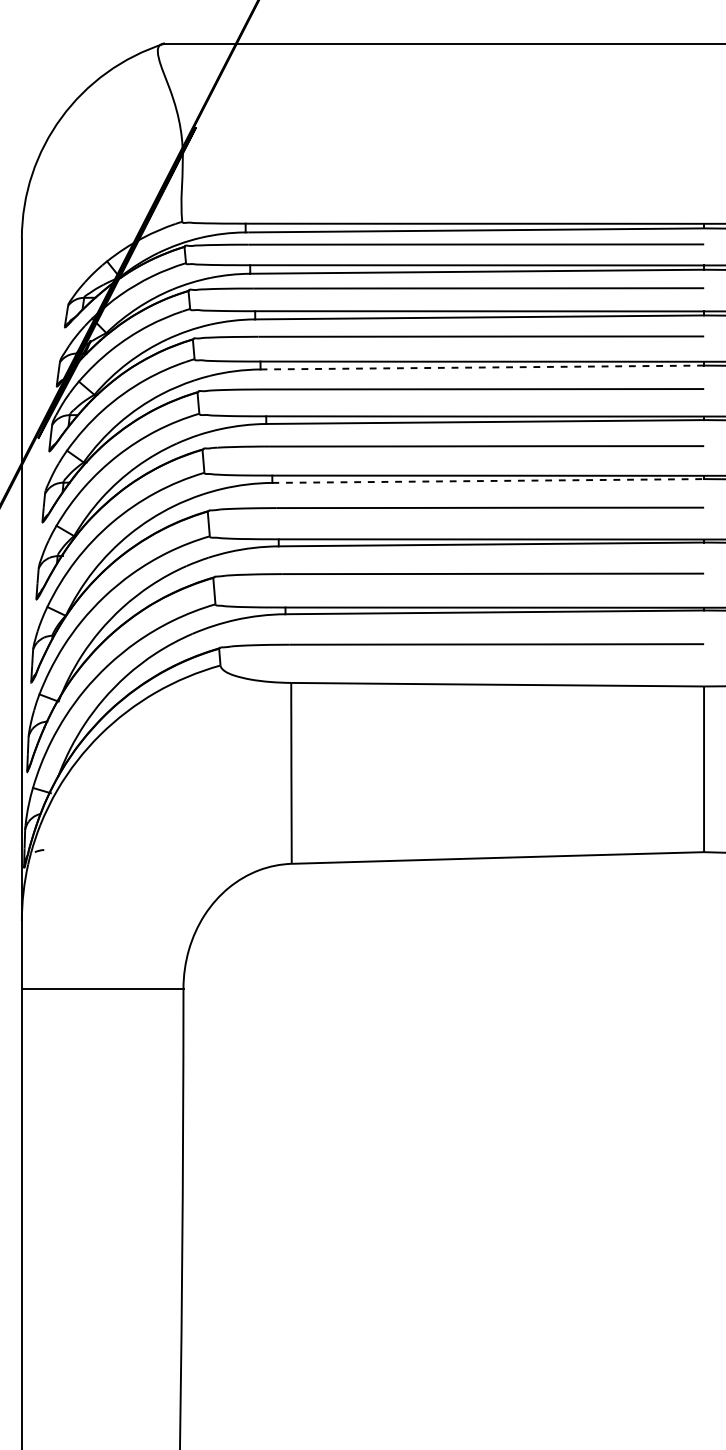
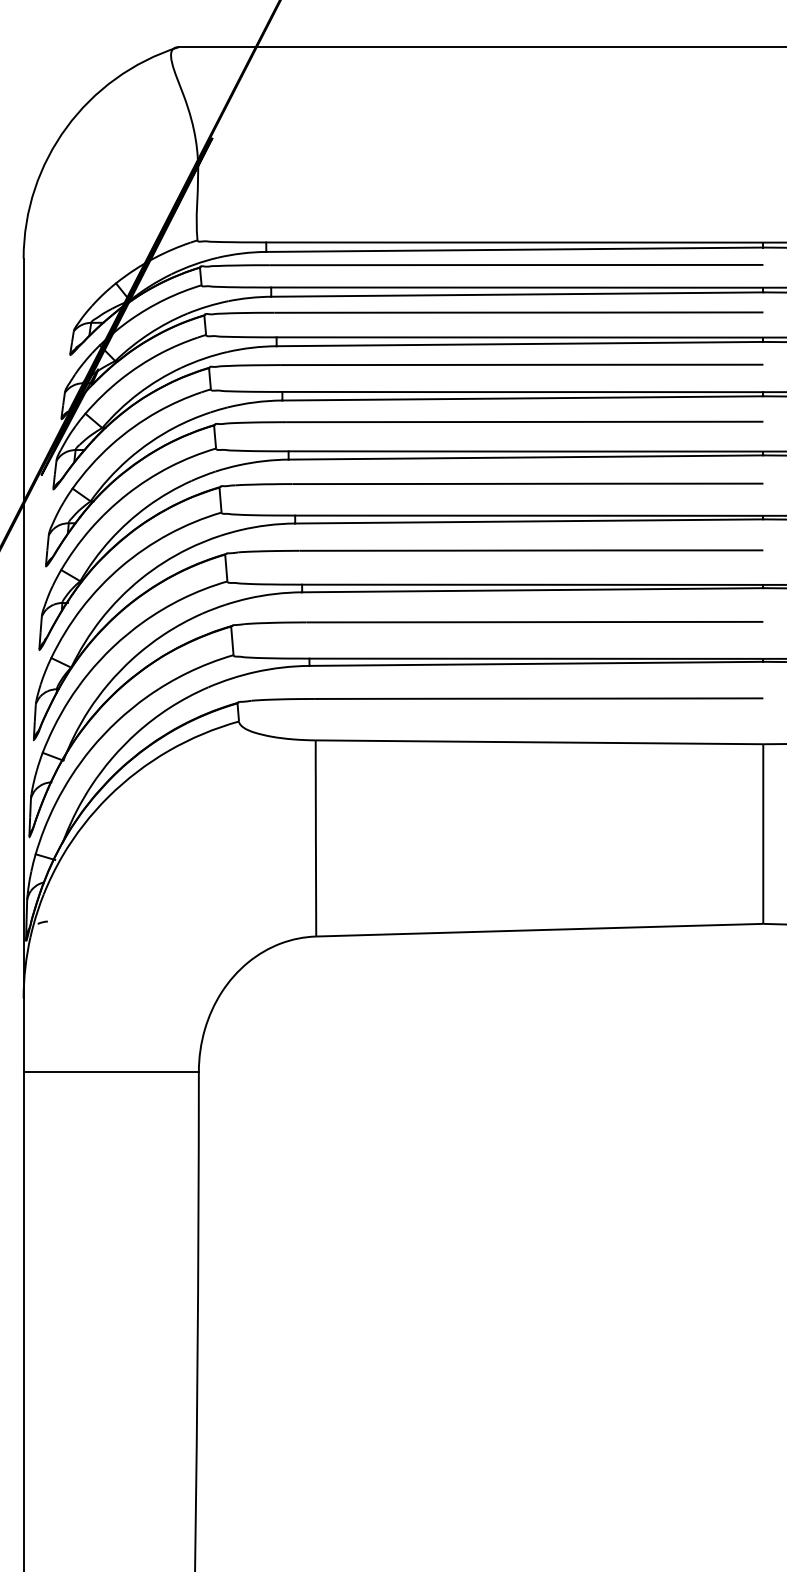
line: (482, 367) -> (523, 398), dashed -> solid
line: (488, 481) -> (529, 521), dashed -> solid

